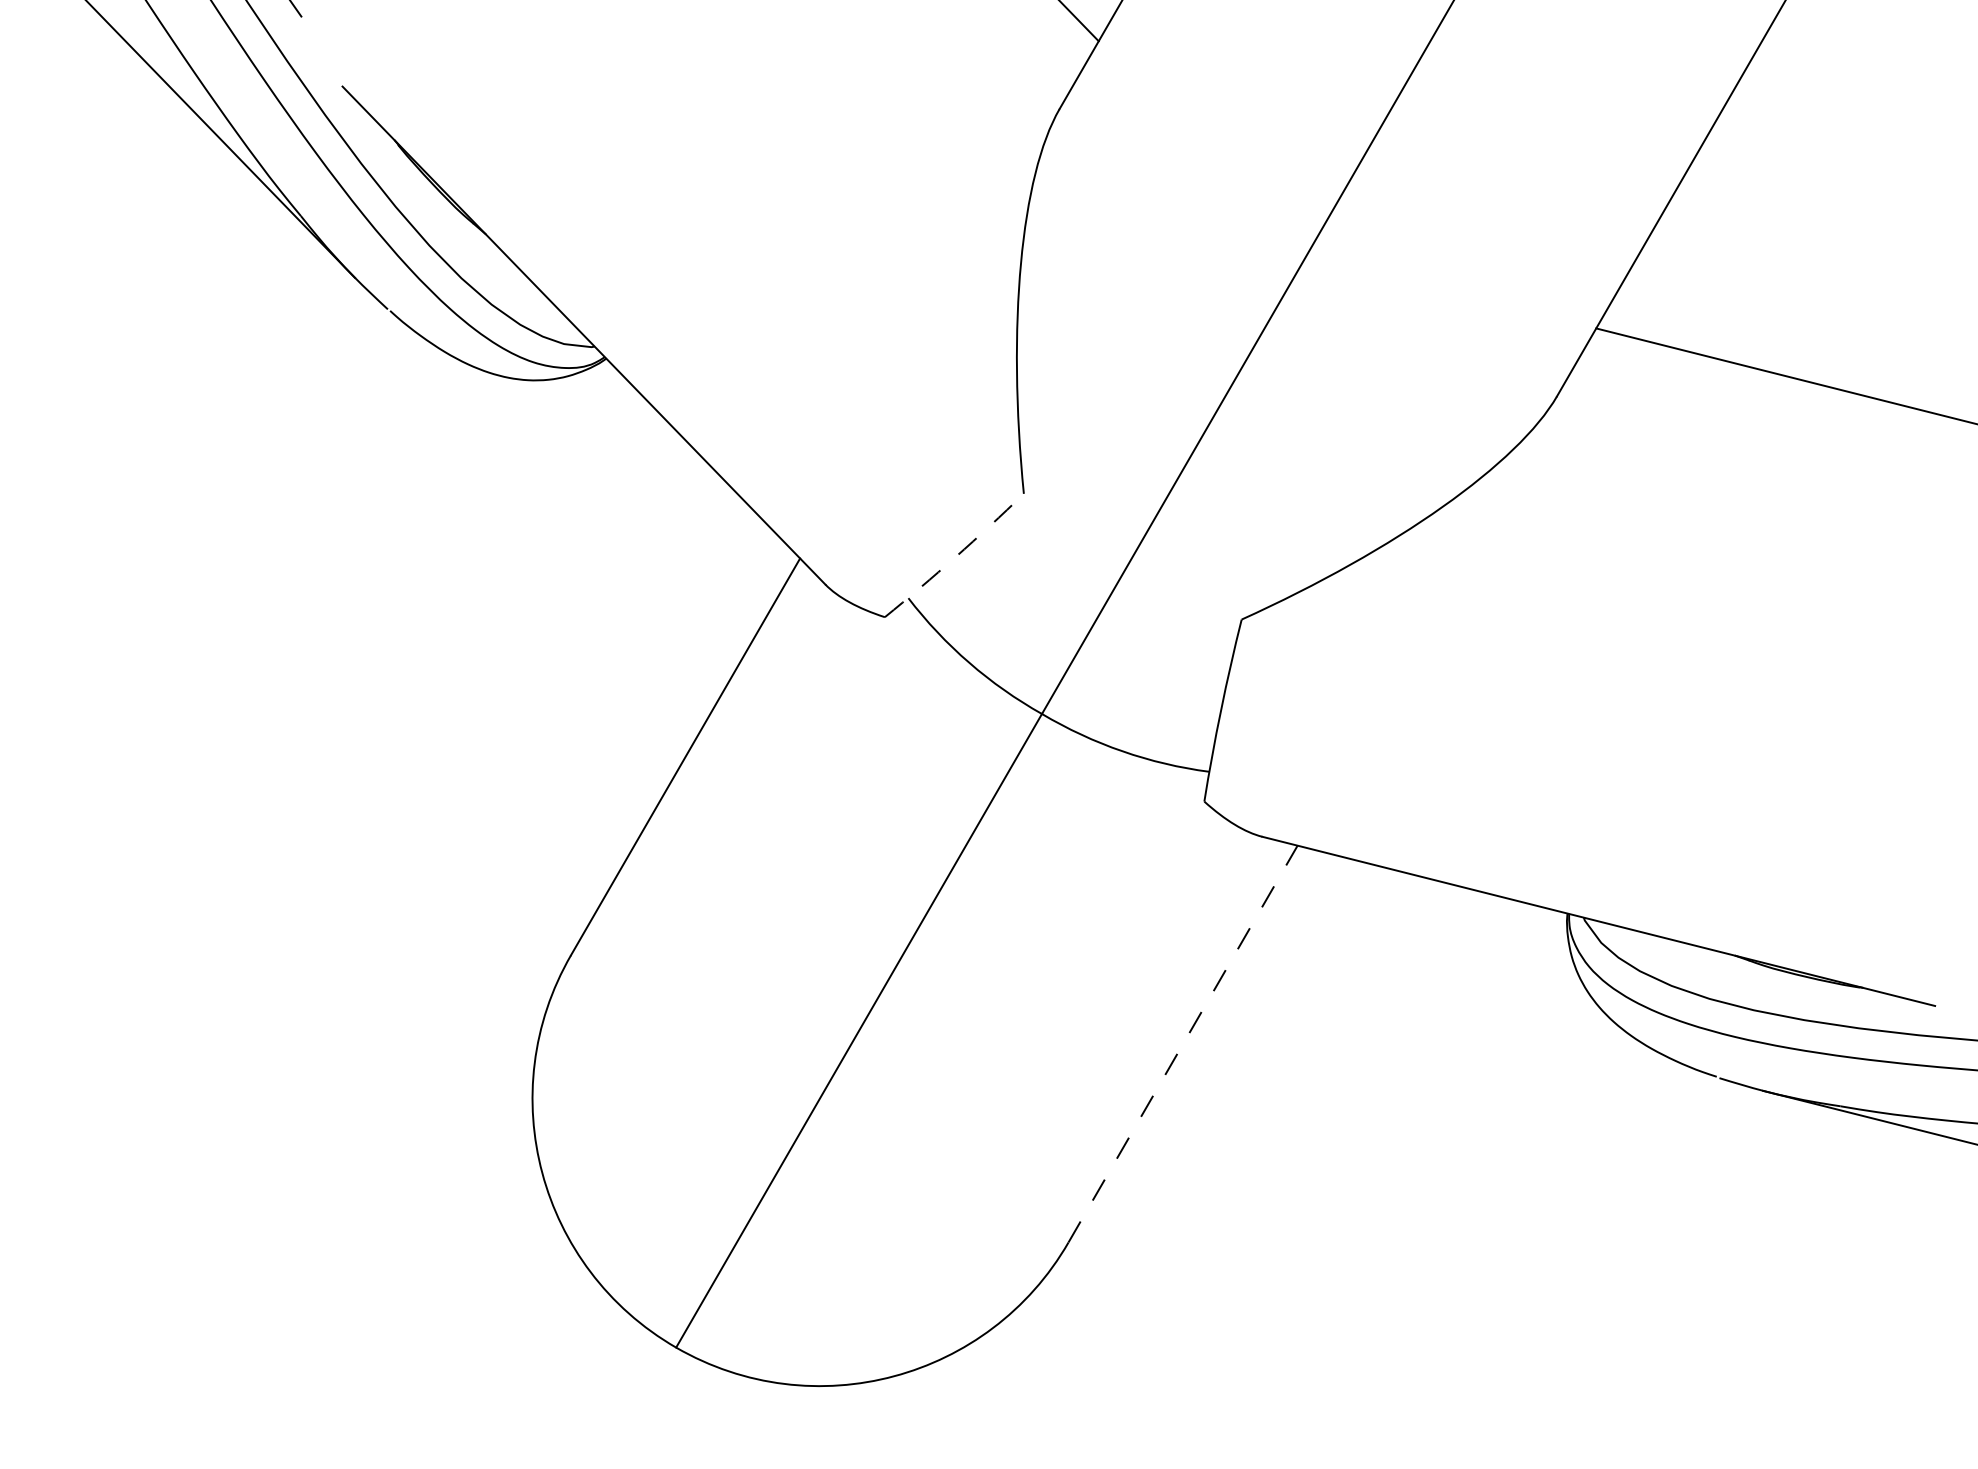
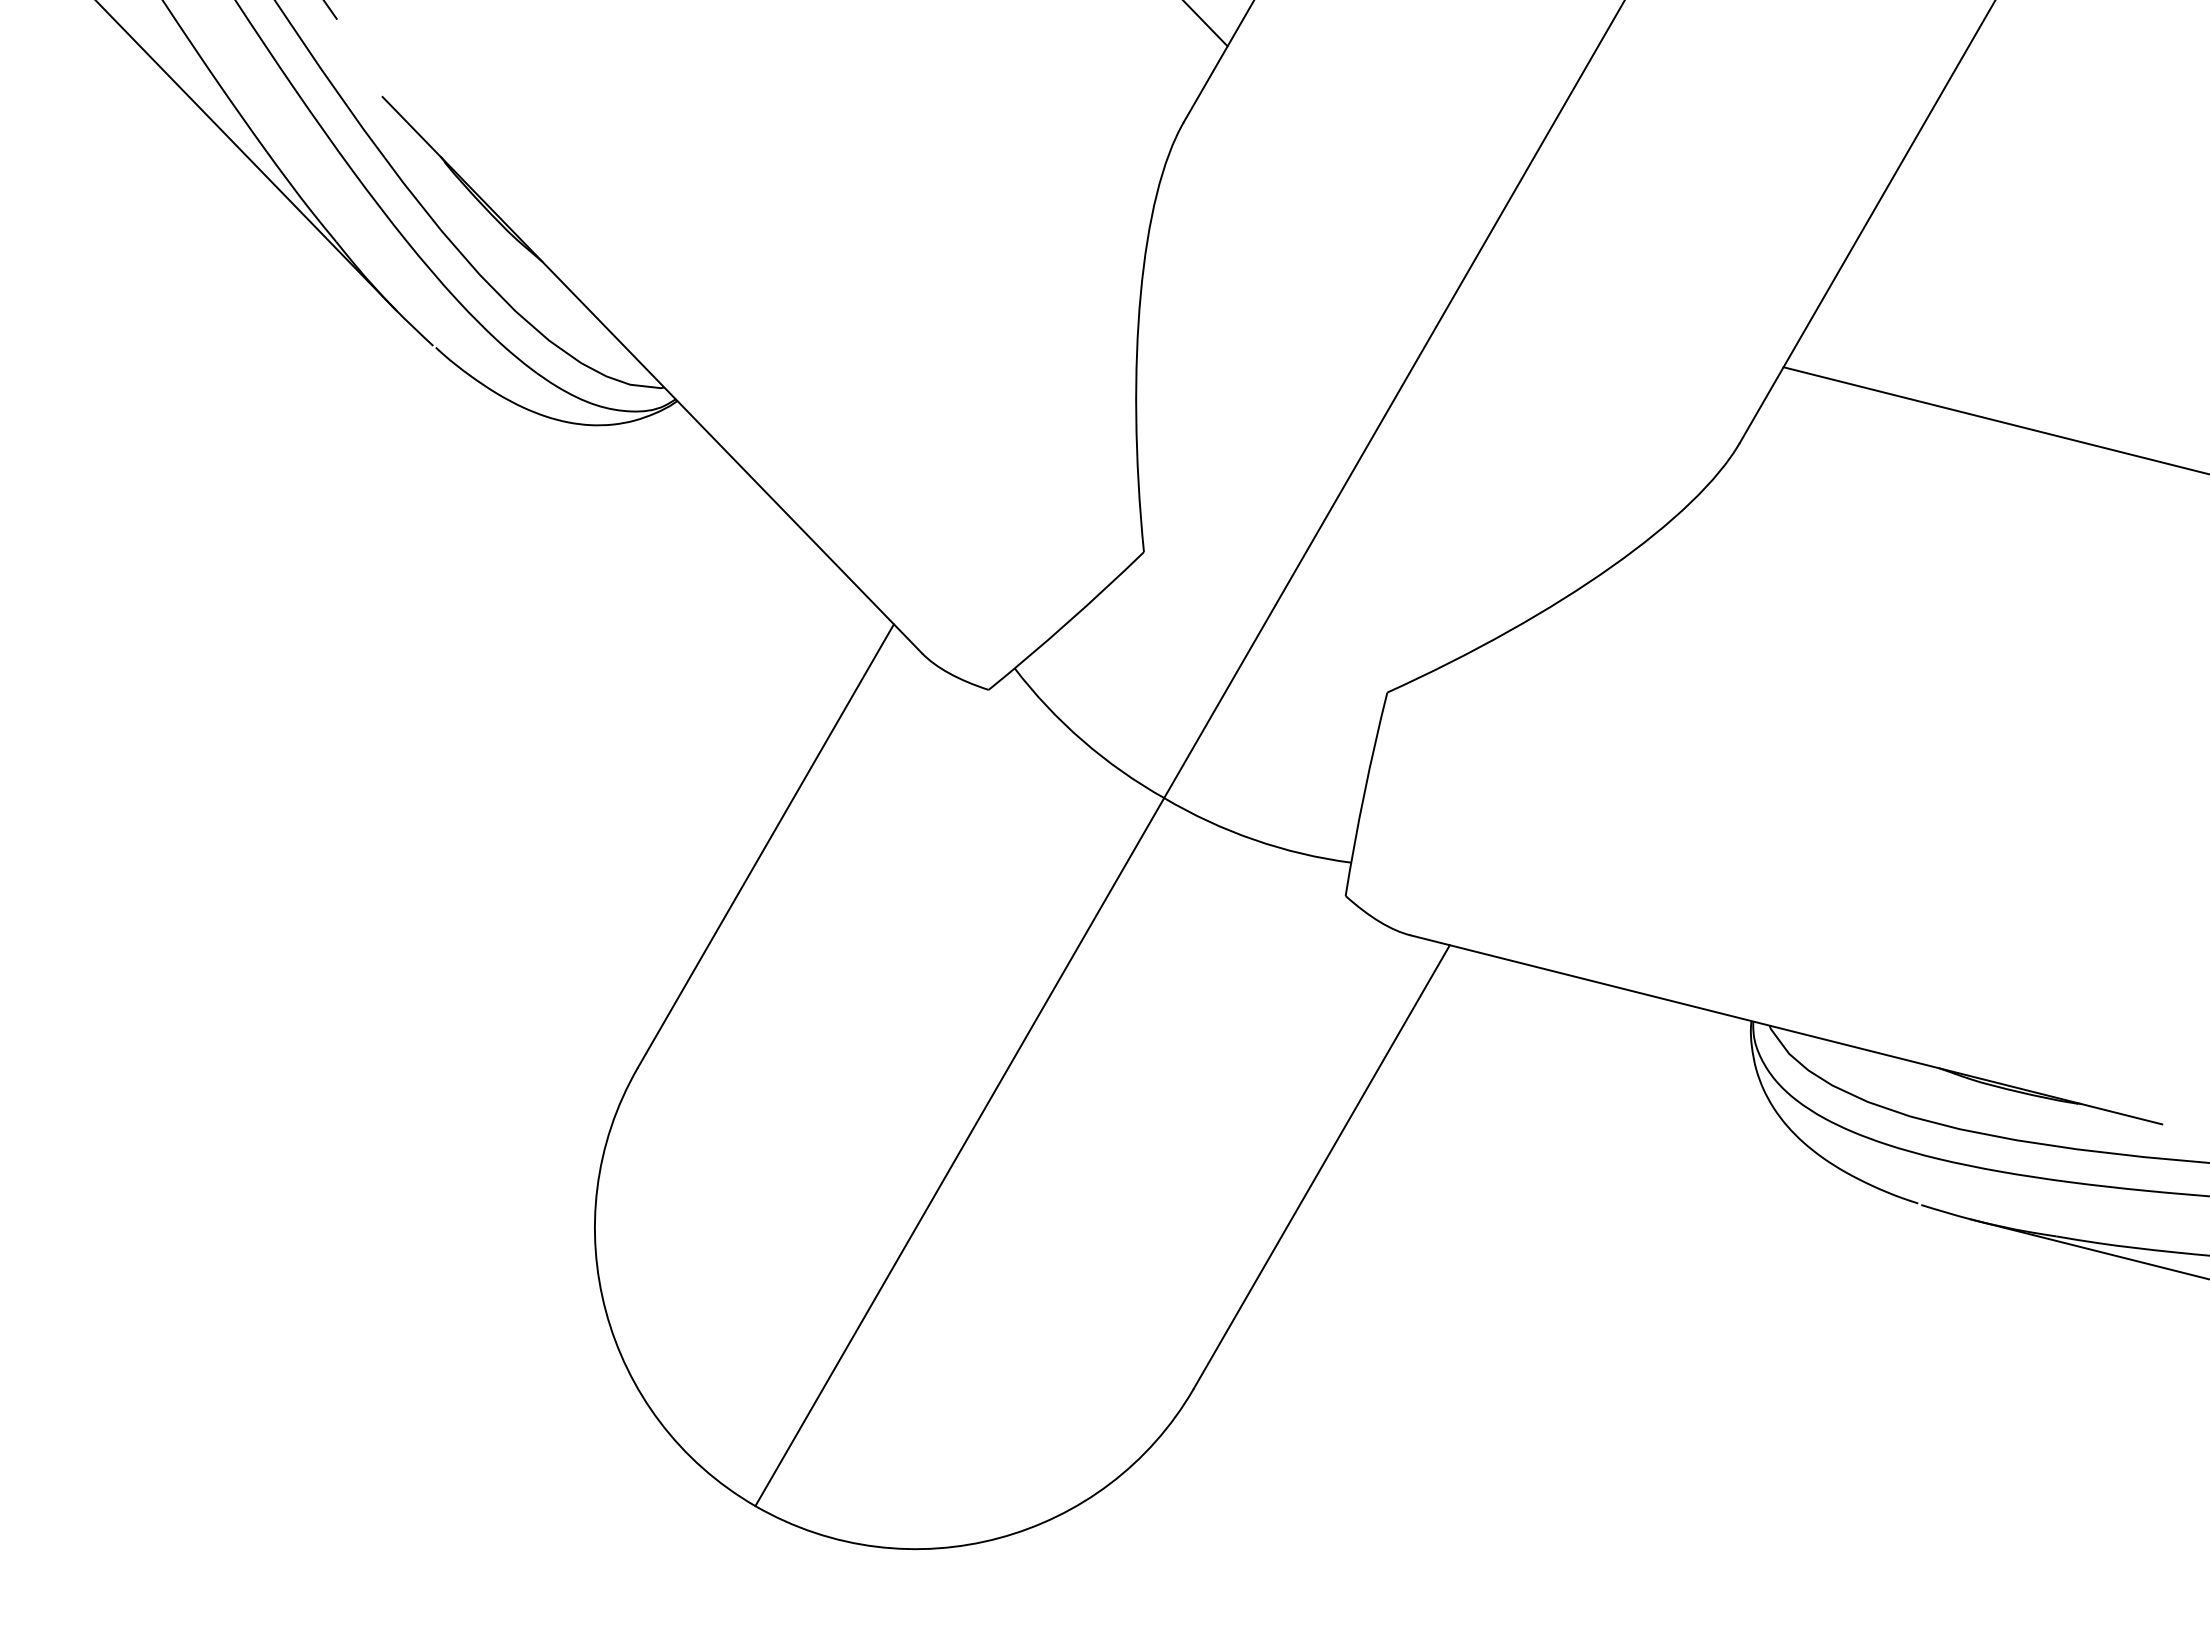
arc: (955, 556) -> (1067, 622), dashed -> solid
line: (1182, 1043) -> (1321, 1166), dashed -> solid

